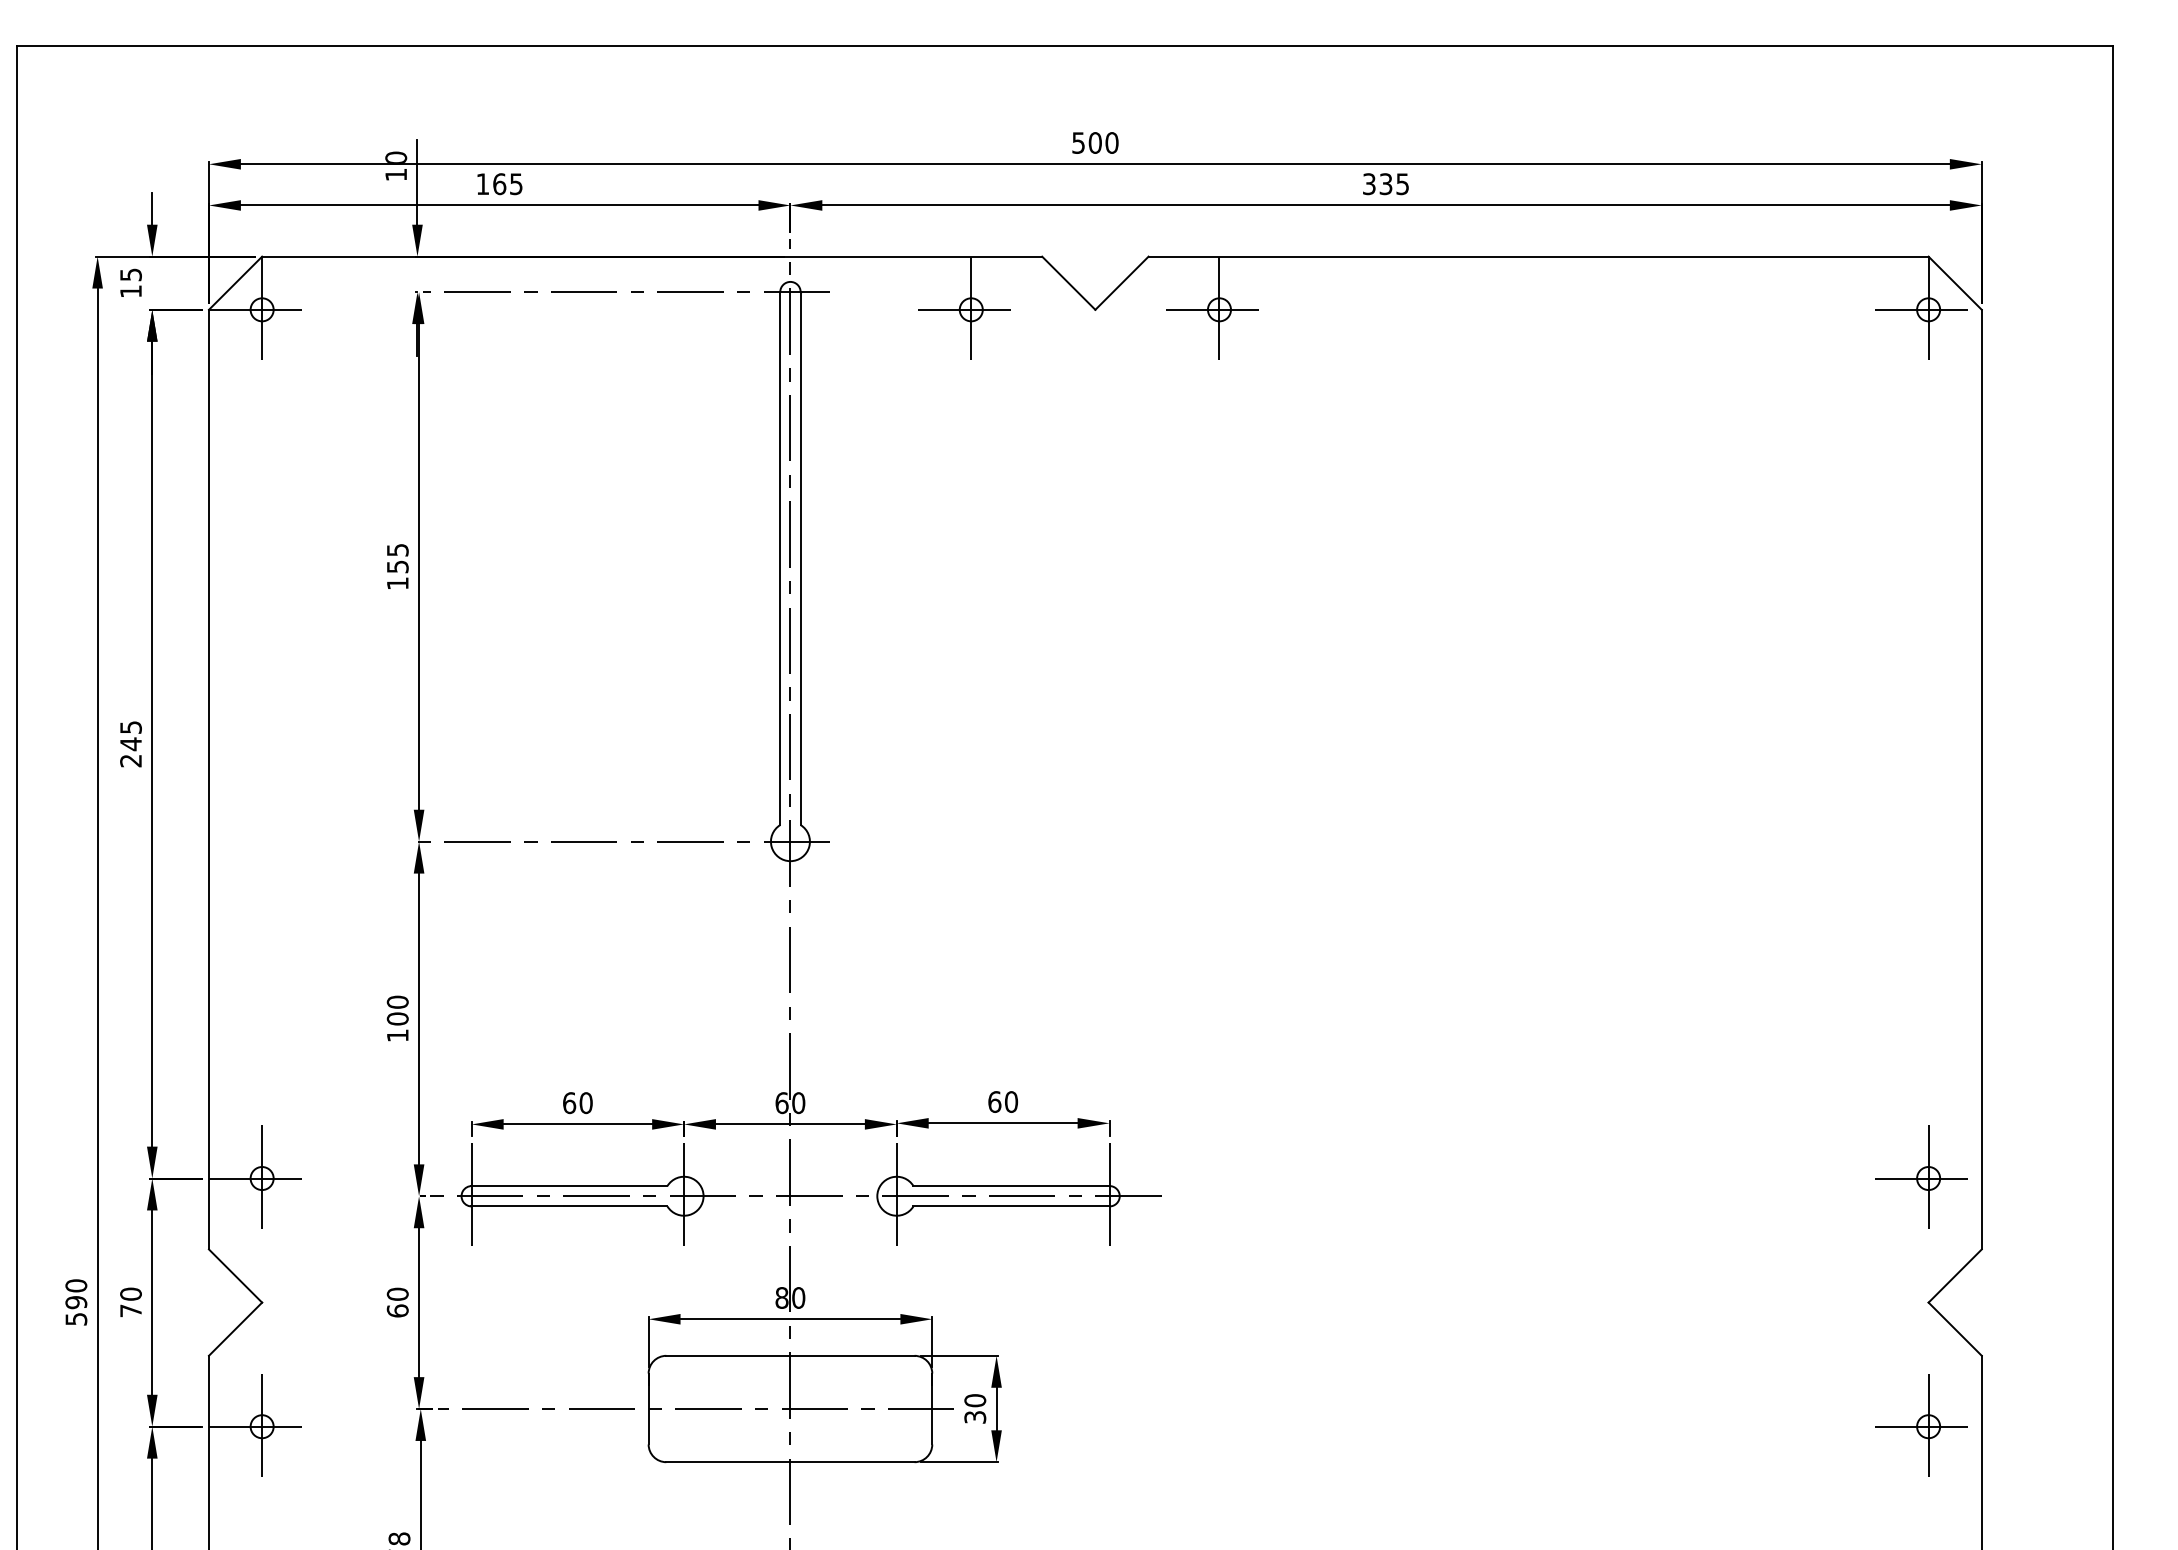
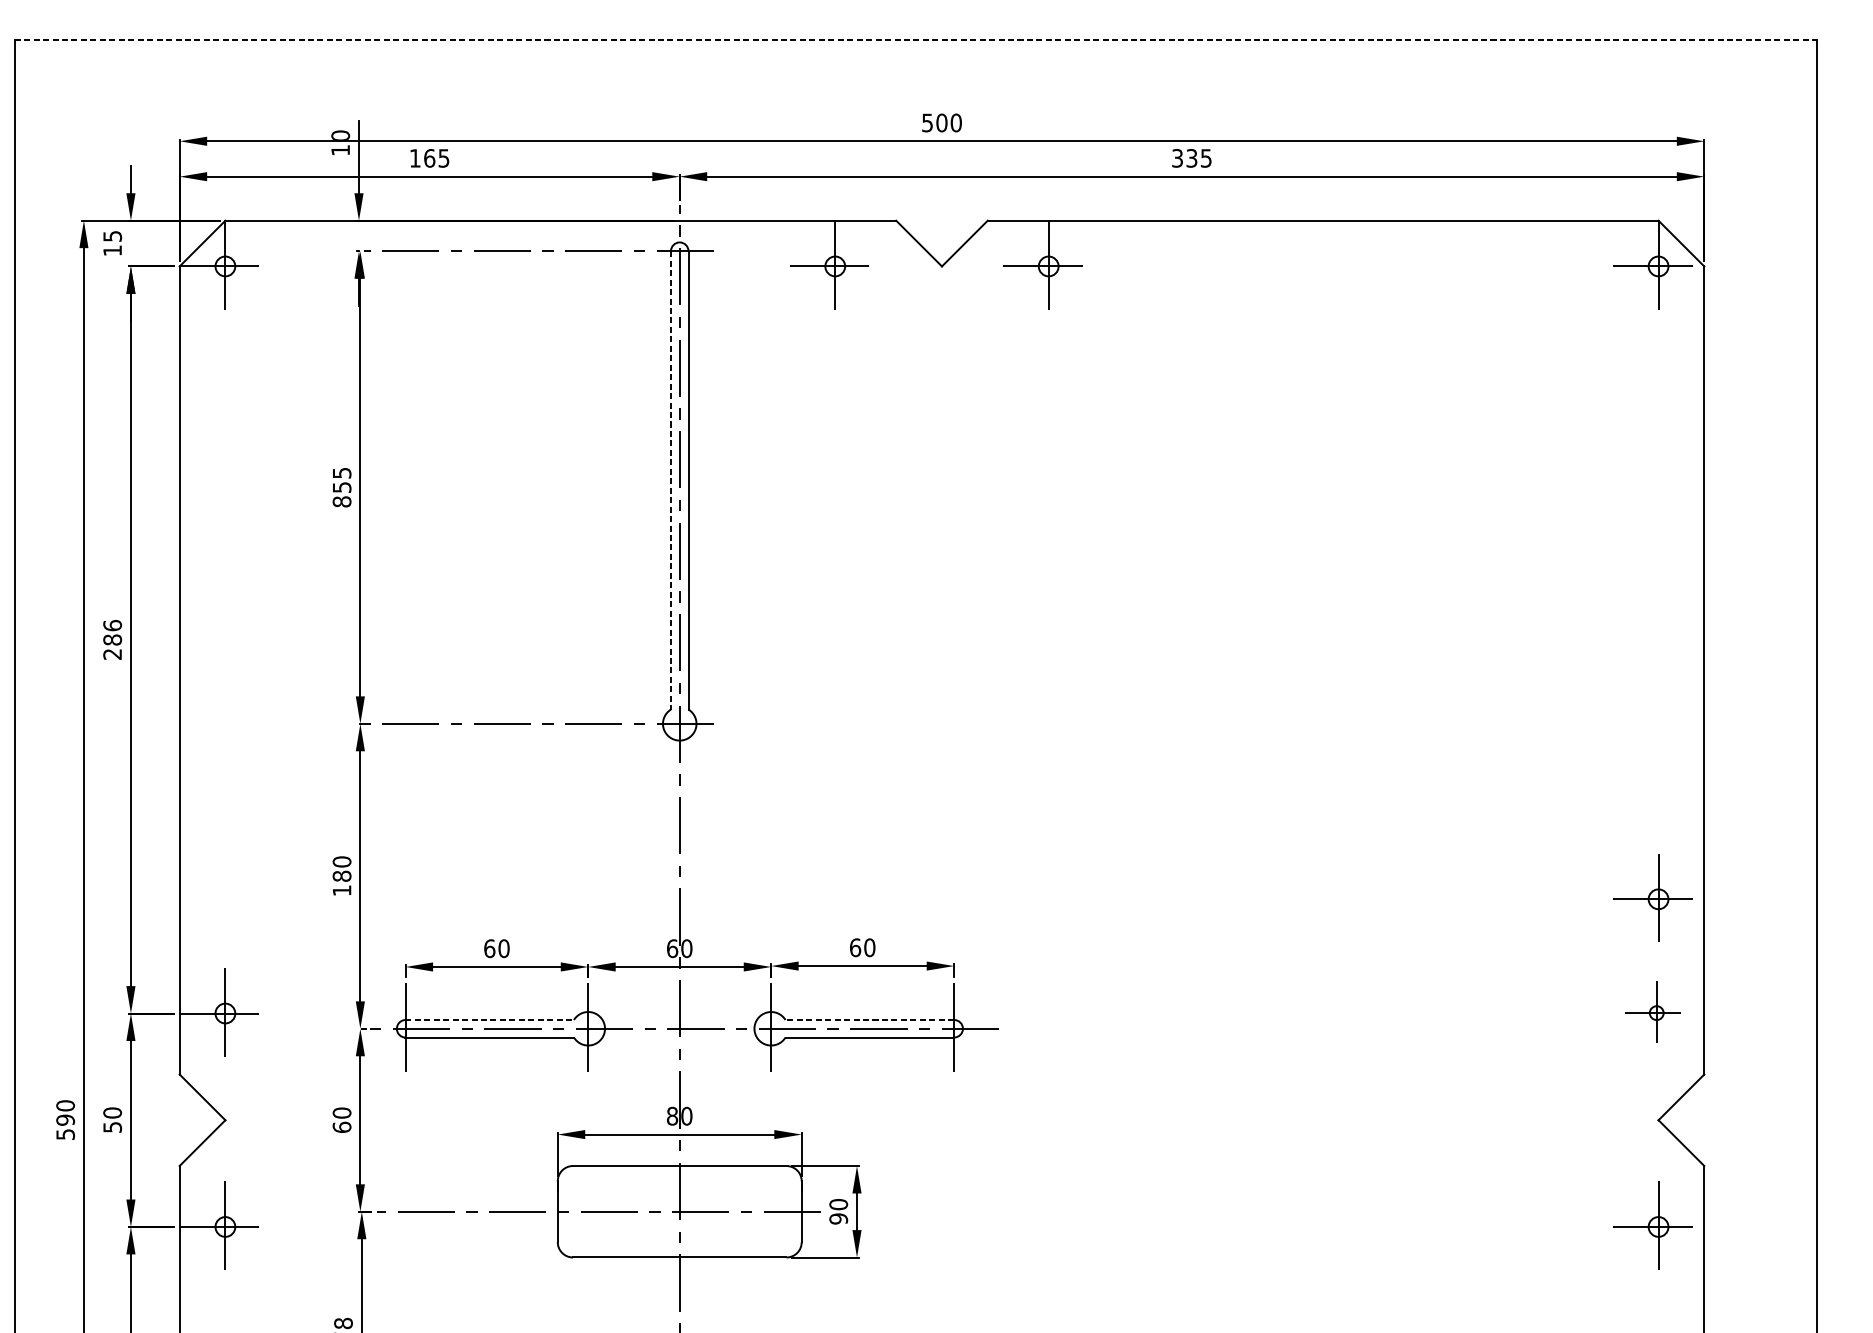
line: (1064, 46) -> (915, 39), solid -> dashed
line: (780, 559) -> (671, 481), solid -> dashed
text: (397, 583) -> (341, 501), 155 -> 855
text: (130, 735) -> (112, 632), 245 -> 286
text: (397, 1018) -> (341, 875), 100 -> 180
part: (1921, 1044) -> (1652, 898), added
part: (1921, 1176) -> (1652, 1011), size x0.7
line: (569, 1186) -> (489, 1020), solid -> dashed
line: (1011, 1186) -> (869, 1020), solid -> dashed
text: (130, 1310) -> (112, 1127), 70 -> 50
text: (975, 1416) -> (838, 1218), 30 -> 90

